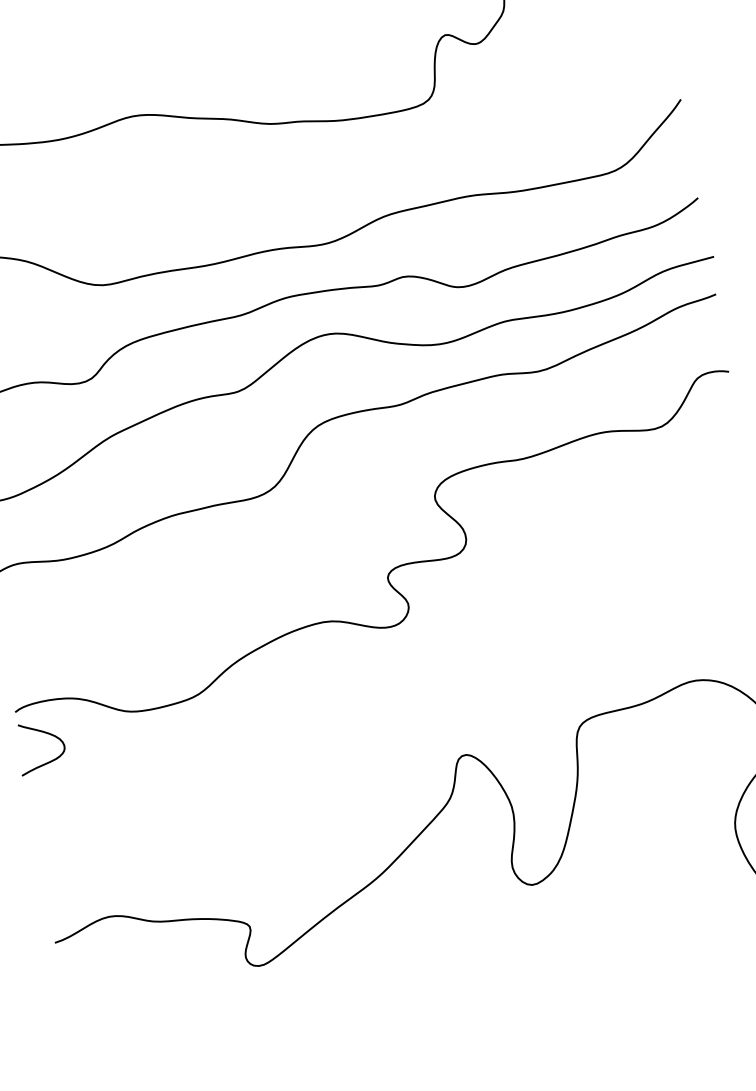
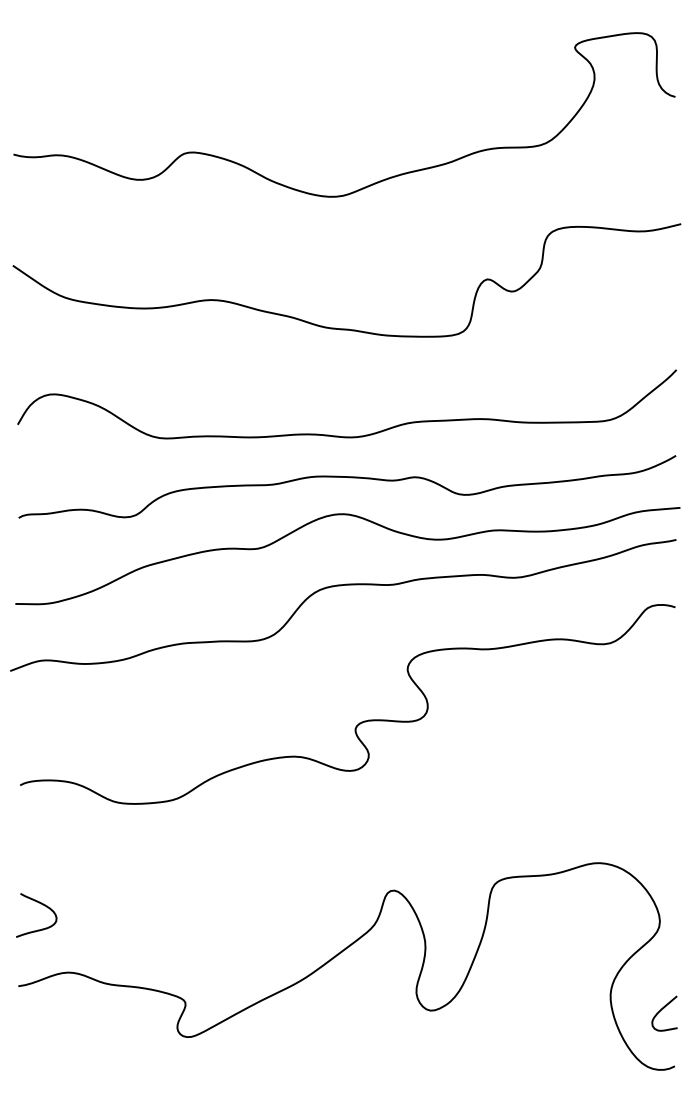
curve: (45, 734) -> (42, 905), moved

